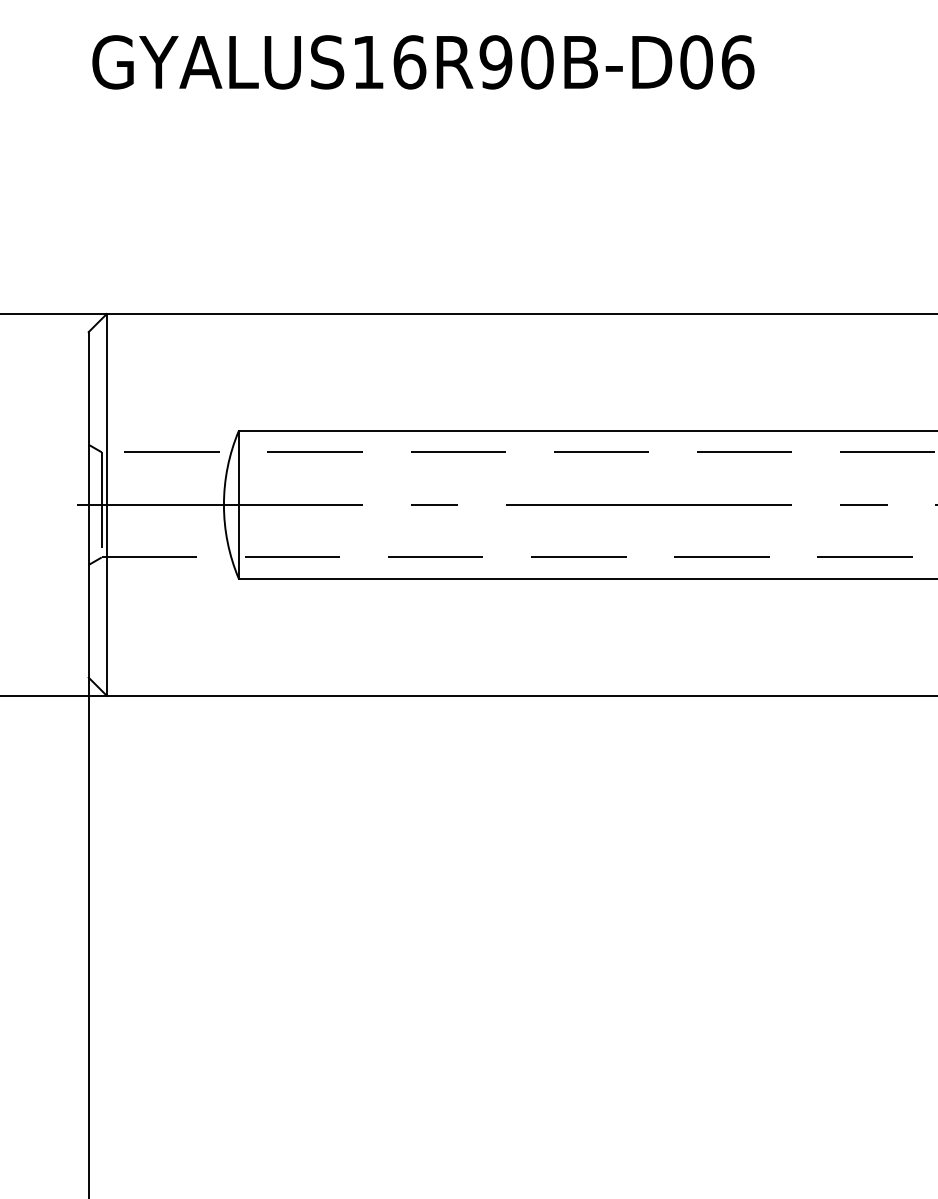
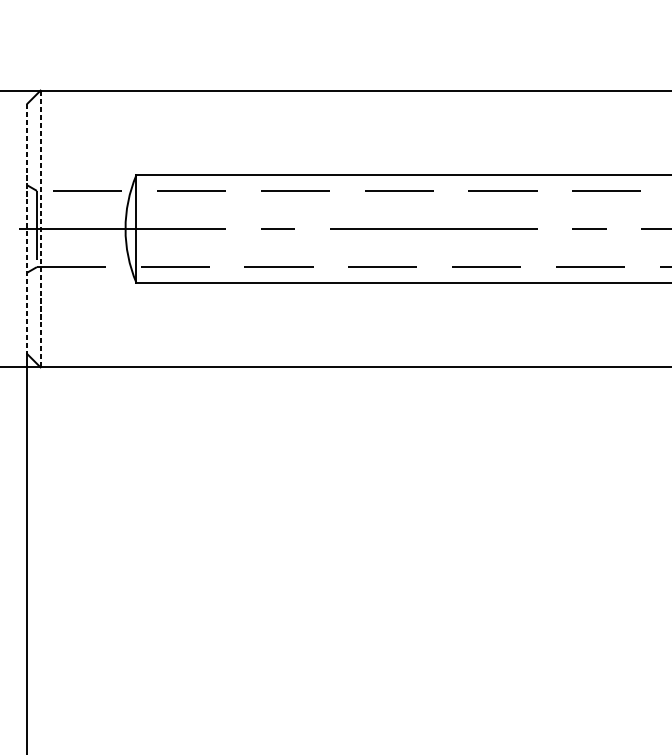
line: (88, 504) -> (27, 228), solid -> dashed
line: (106, 504) -> (40, 228), solid -> dashed

